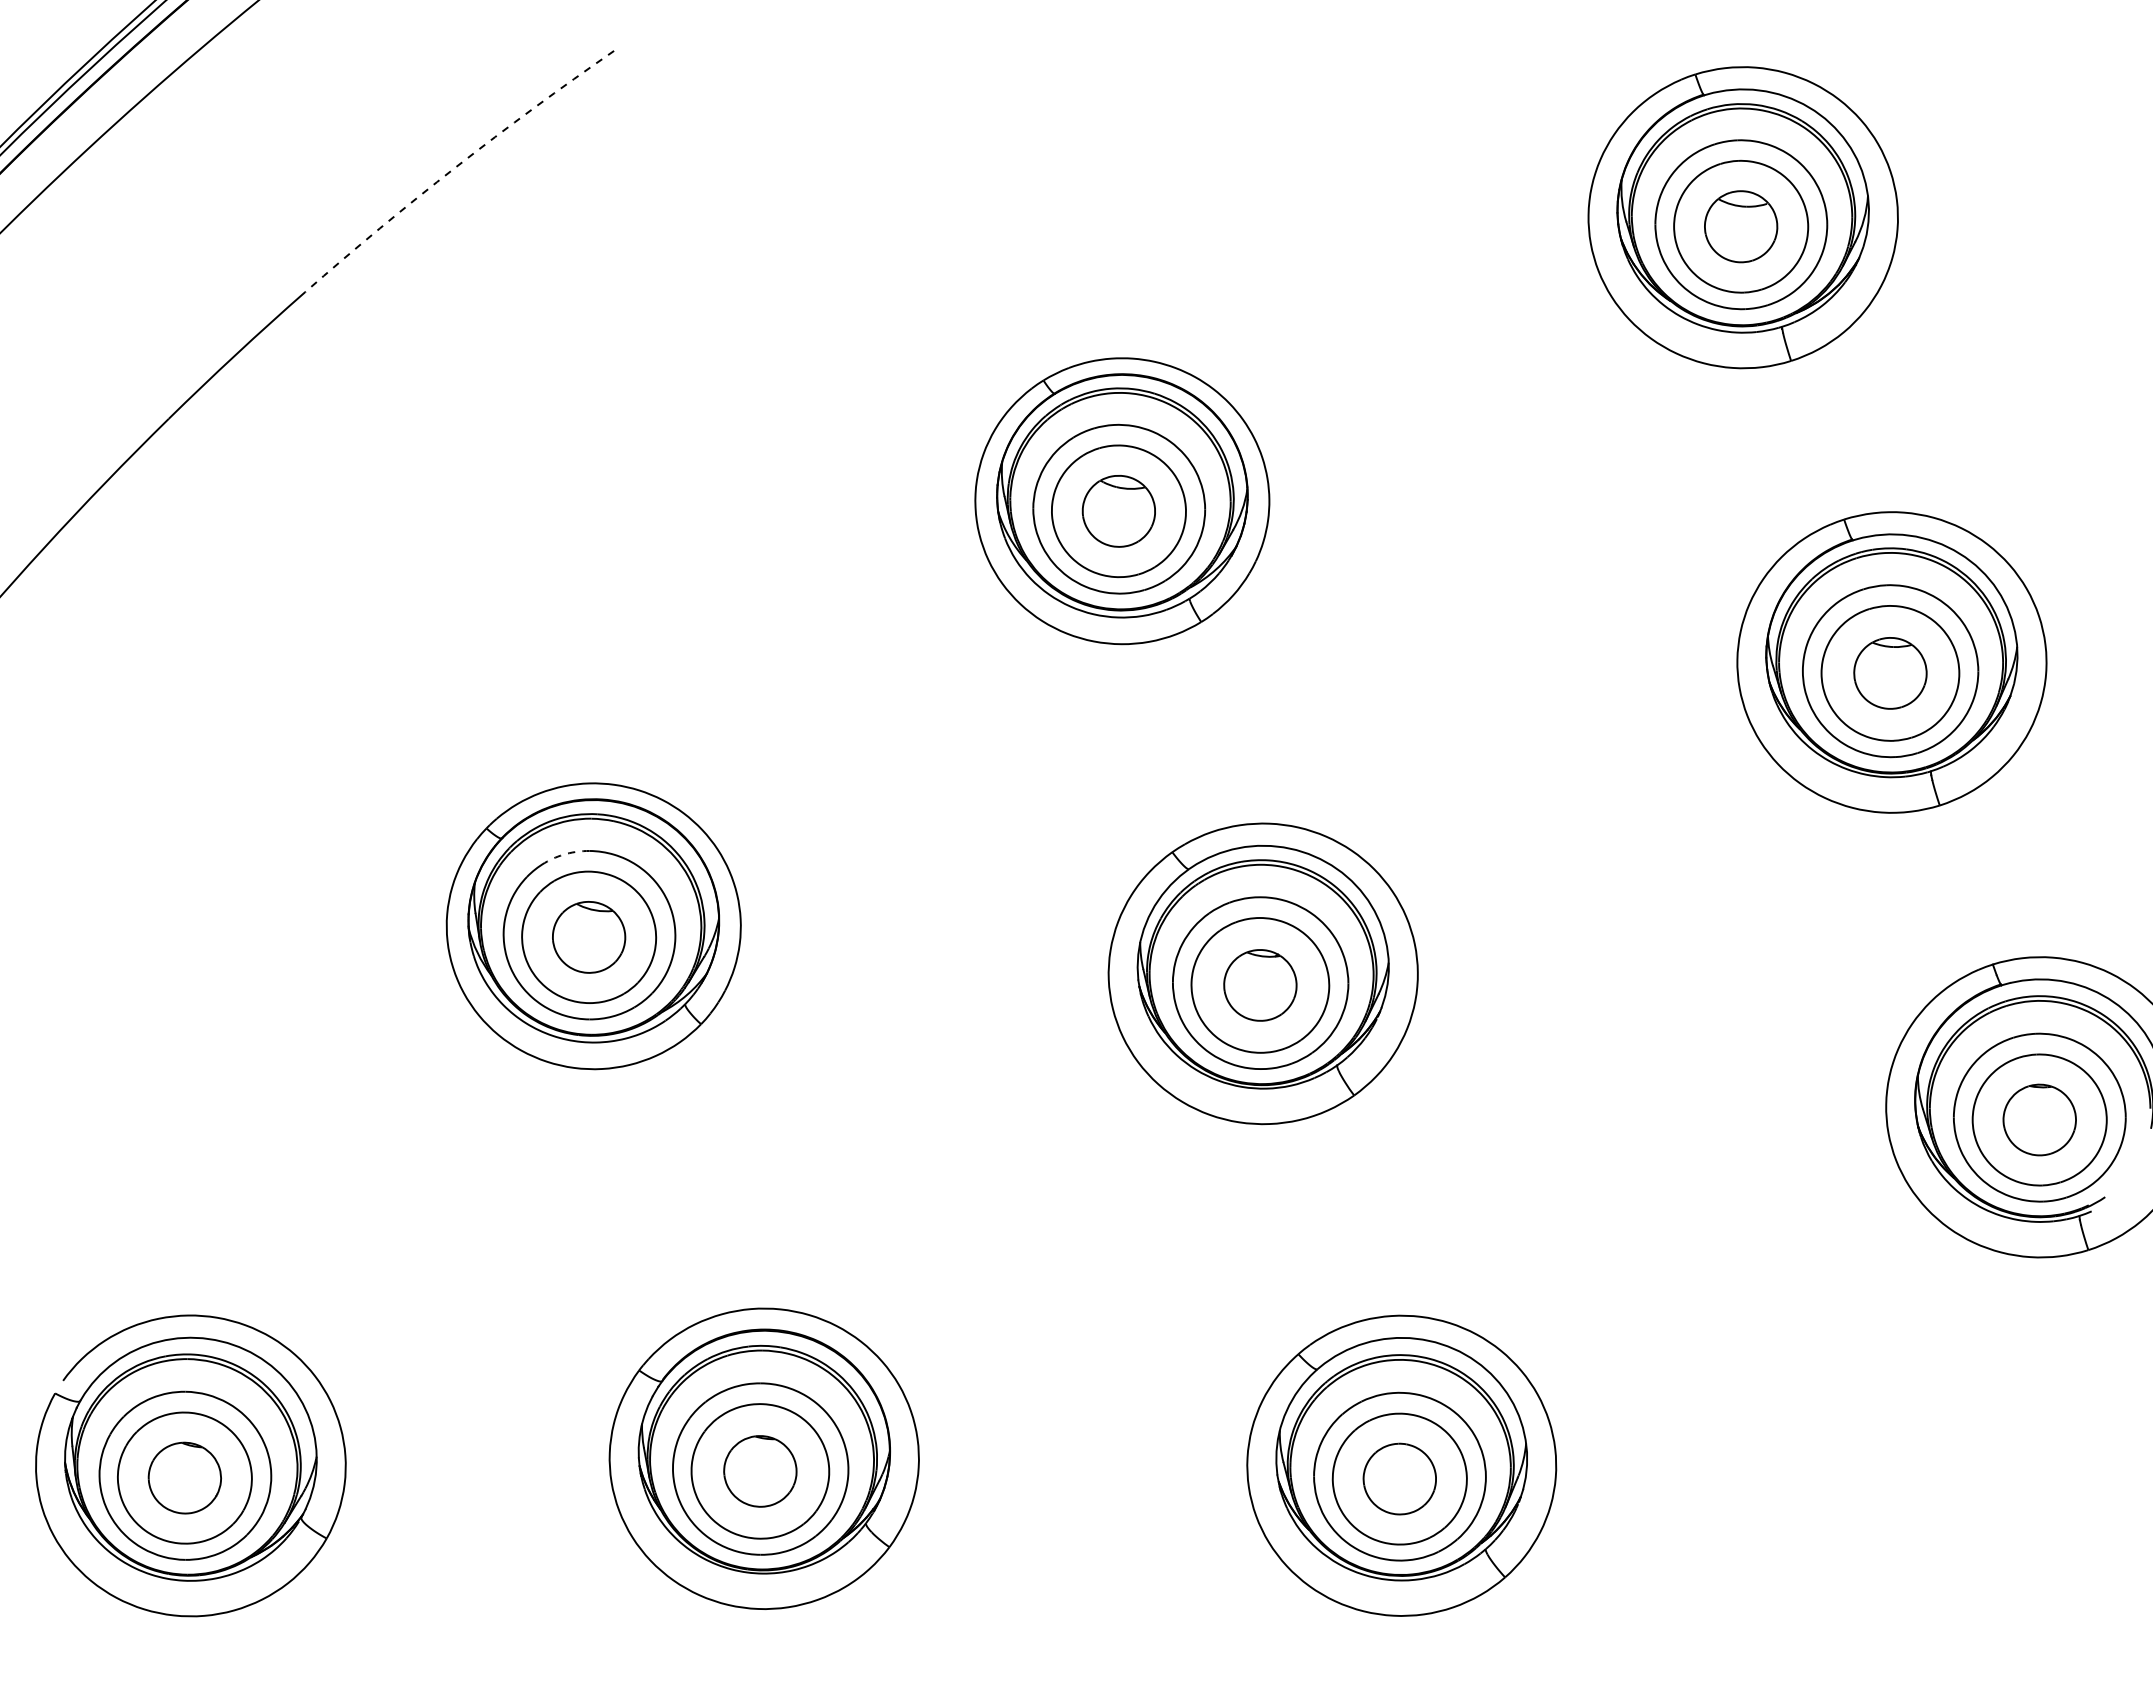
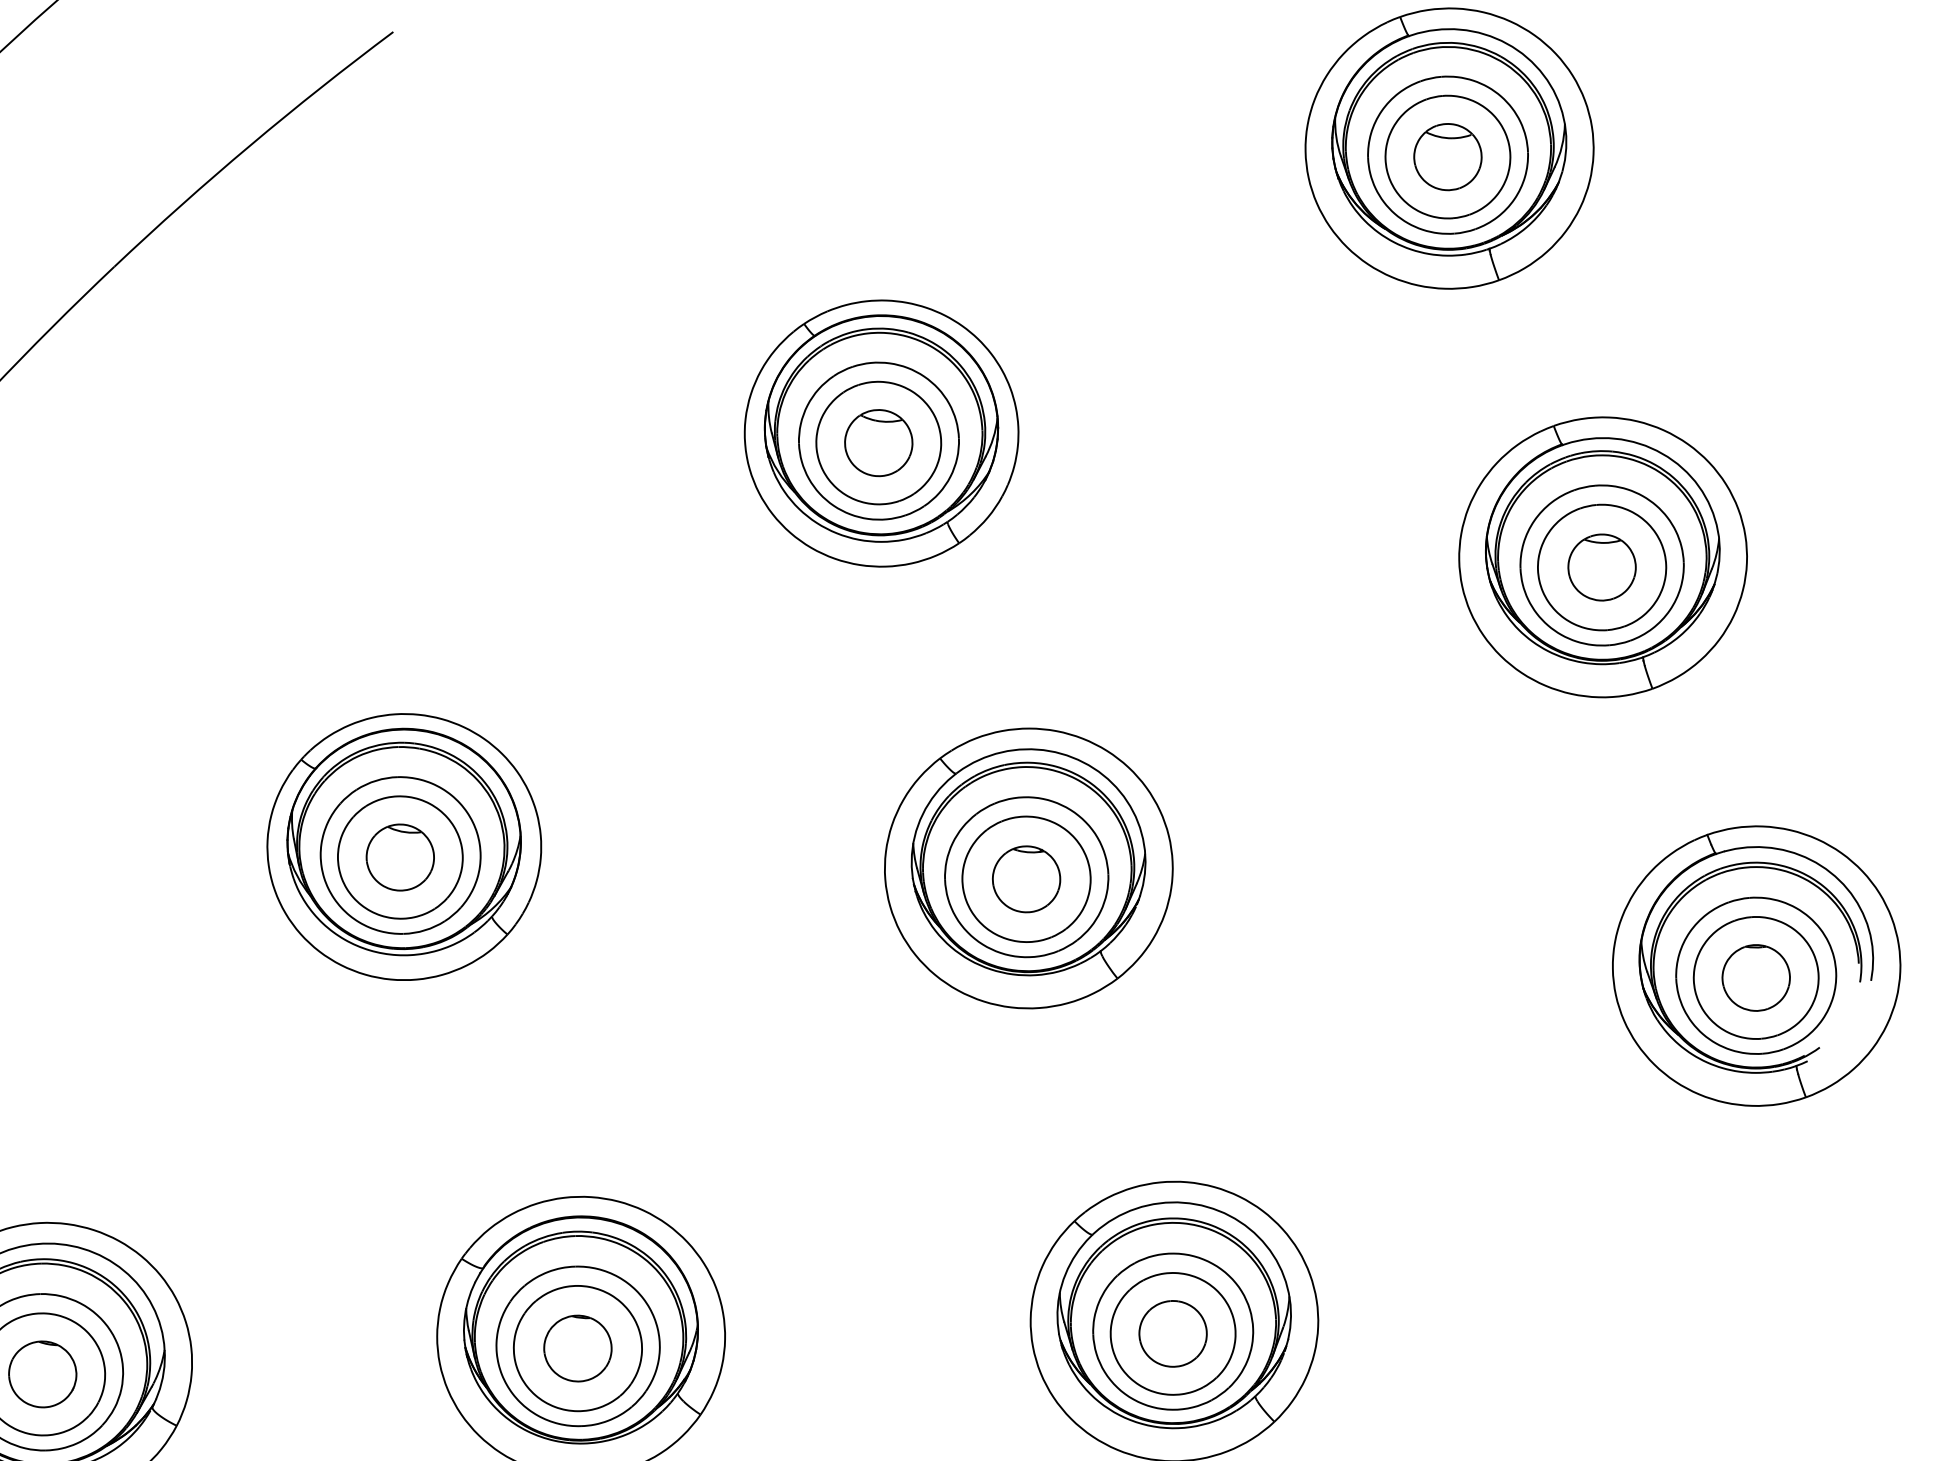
arc: (456, 167) -> (250, 145), dashed -> solid
arc: (566, 853) -> (376, 780), dashed -> solid

